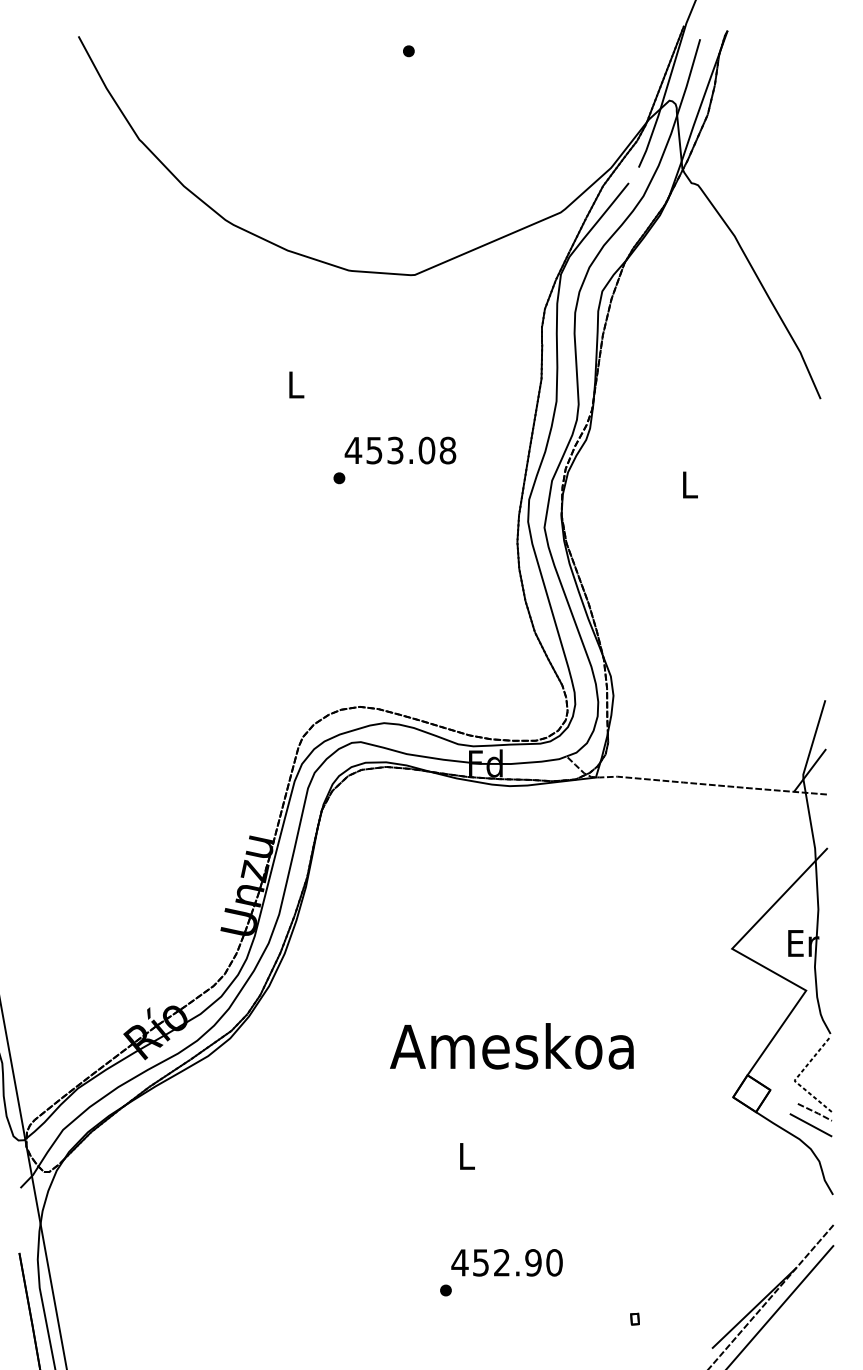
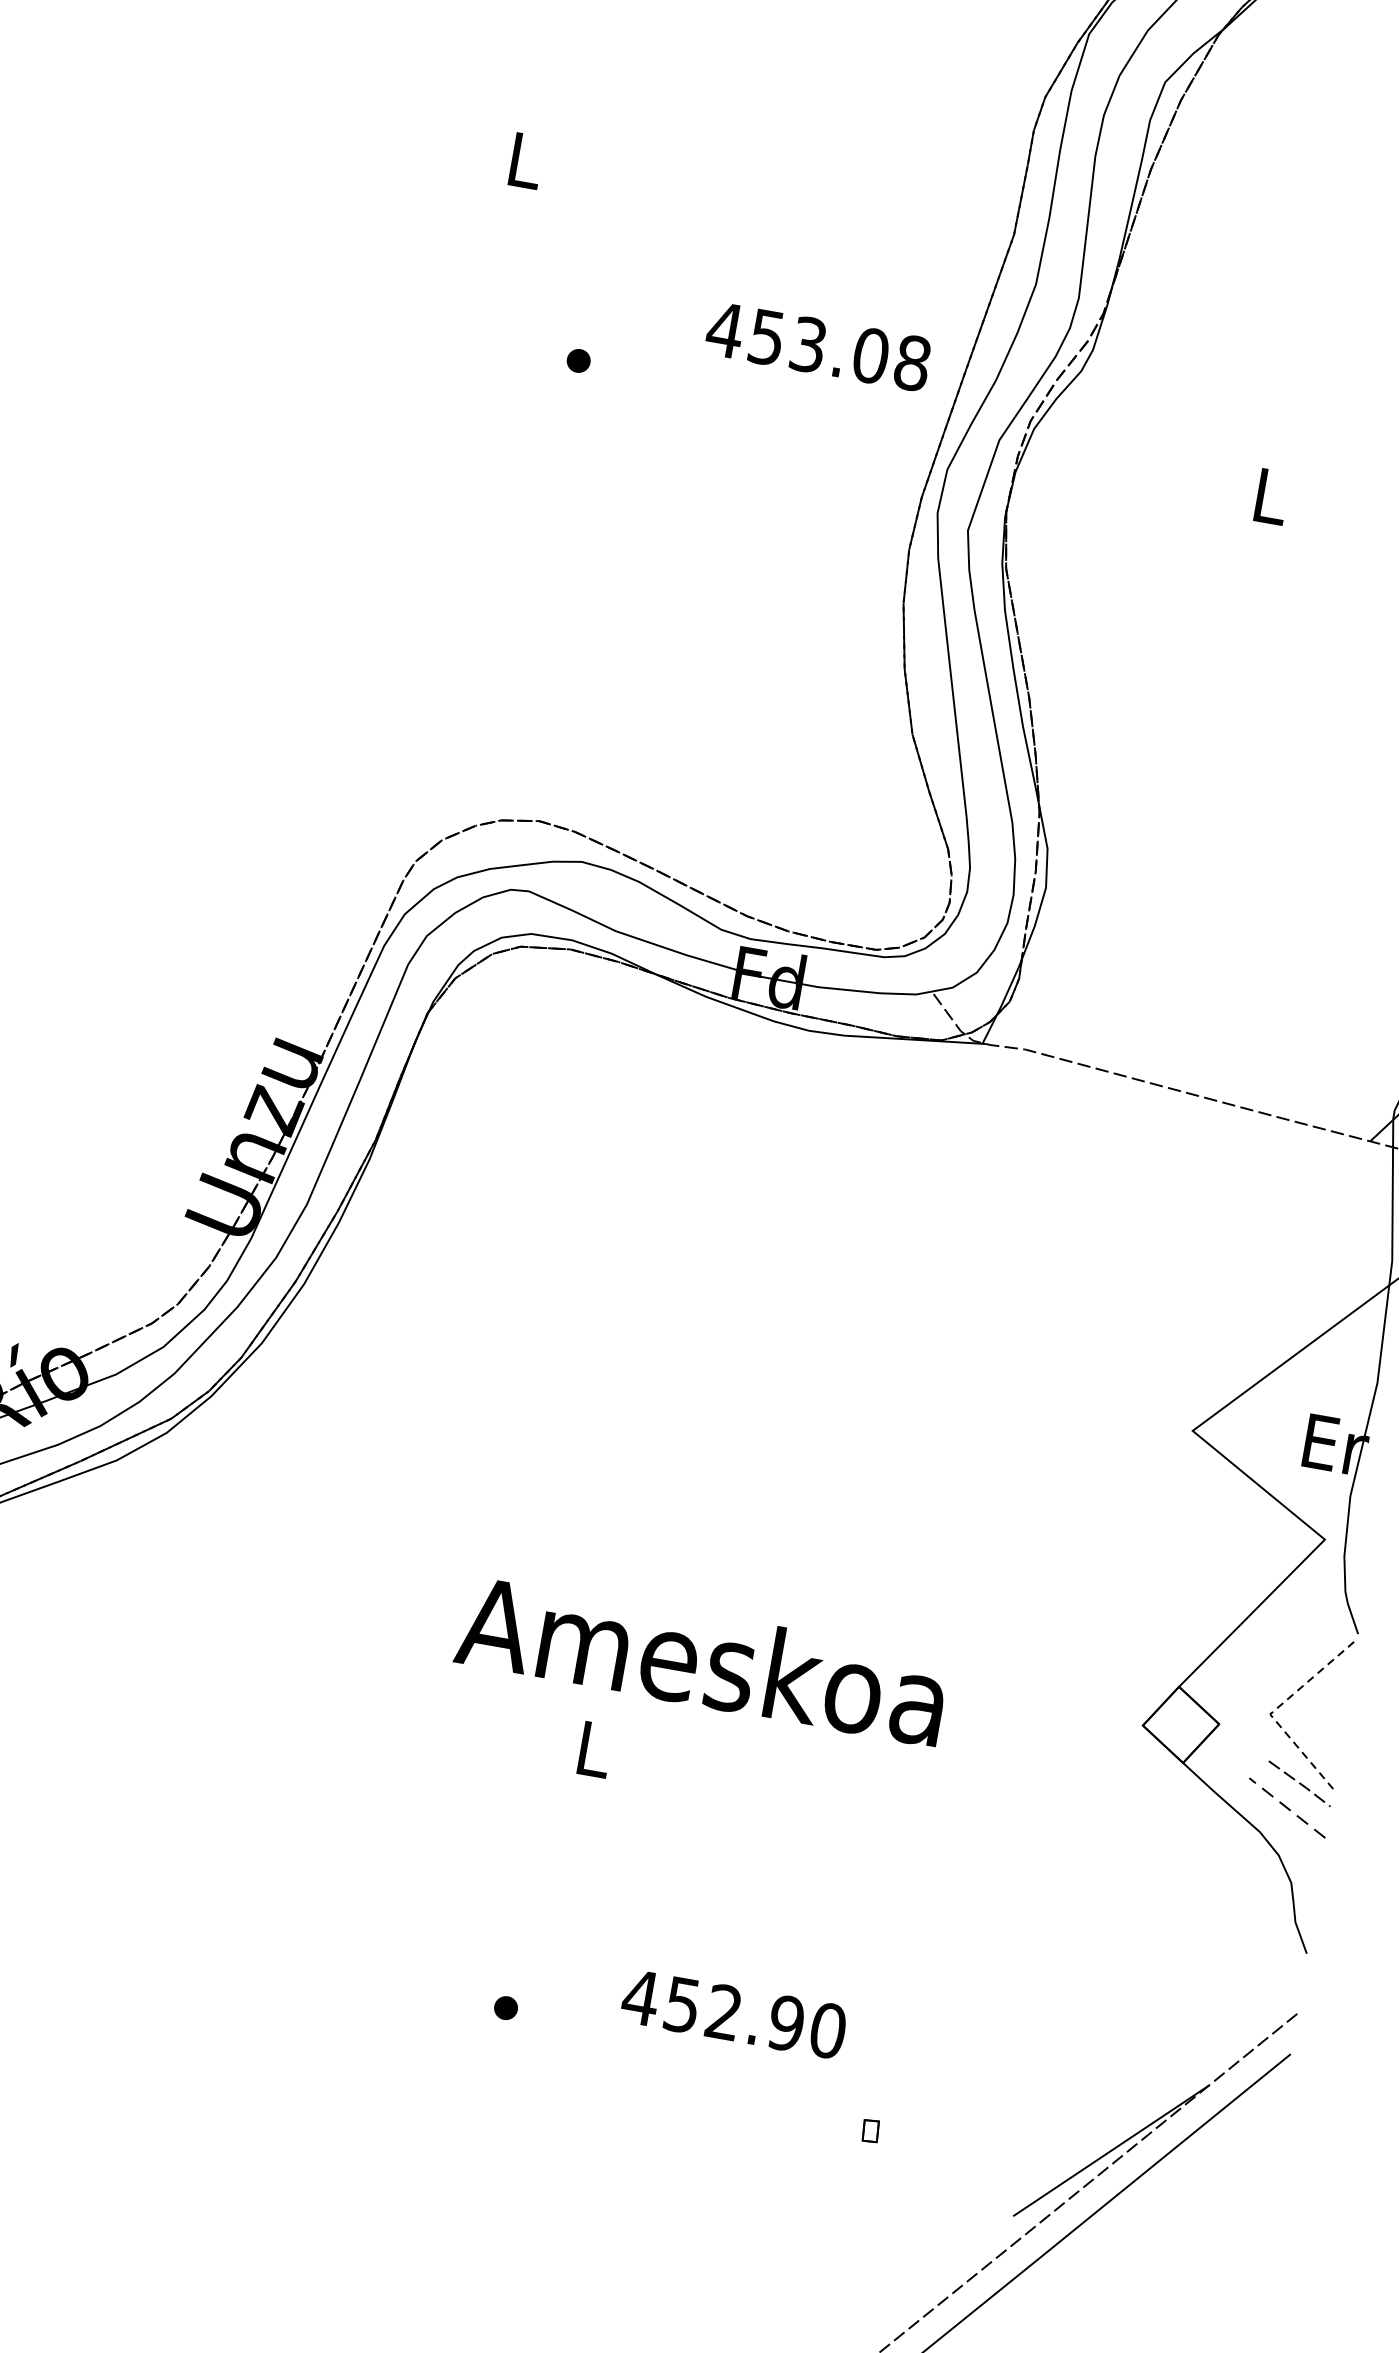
text: (400, 450) -> (818, 346), moved
text: (511, 1046) -> (701, 1660), moved
line: (811, 1125) -> (1288, 1808), solid -> dashed
text: (506, 1262) -> (733, 2013), moved

